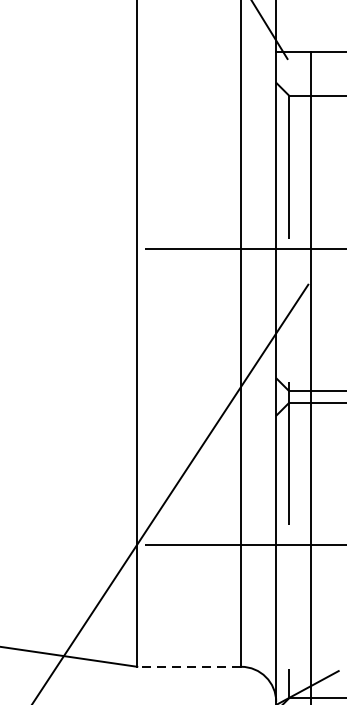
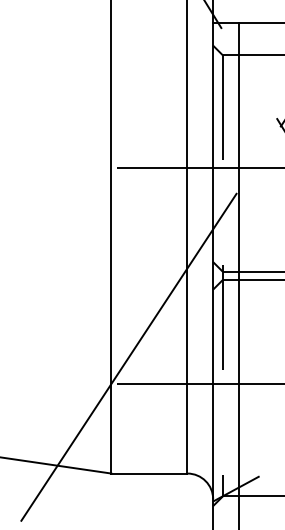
line: (187, 666) -> (148, 473), dashed -> solid

